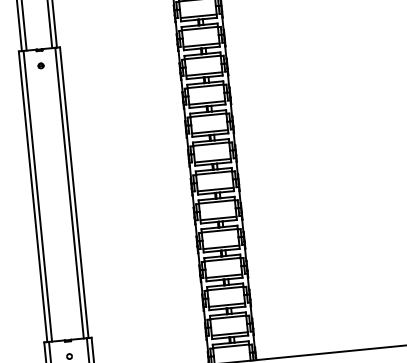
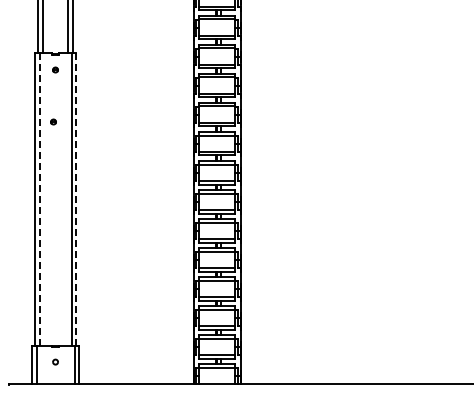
part: (44, 117) -> (53, 121), added
line: (74, 193) -> (76, 200), solid -> dashed
line: (37, 197) -> (39, 200), solid -> dashed

